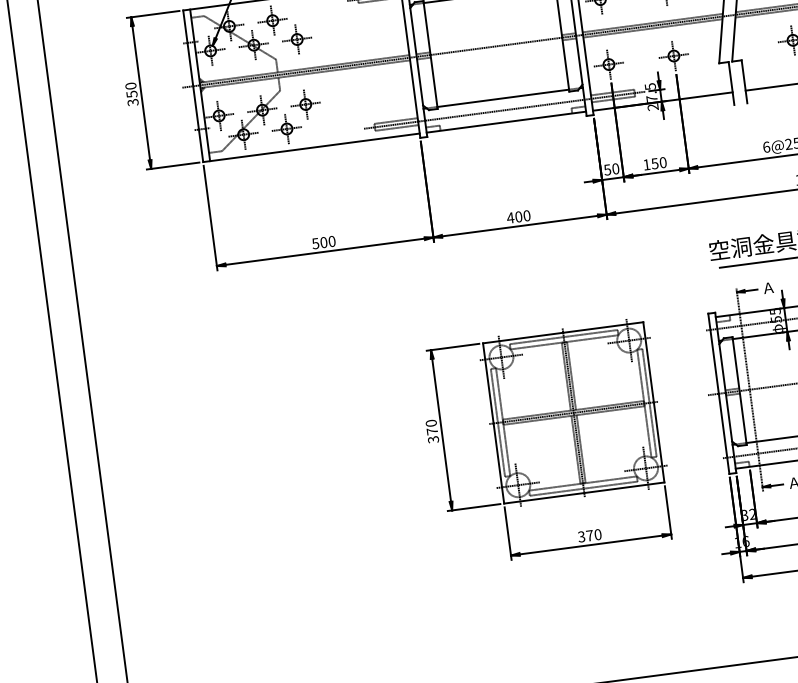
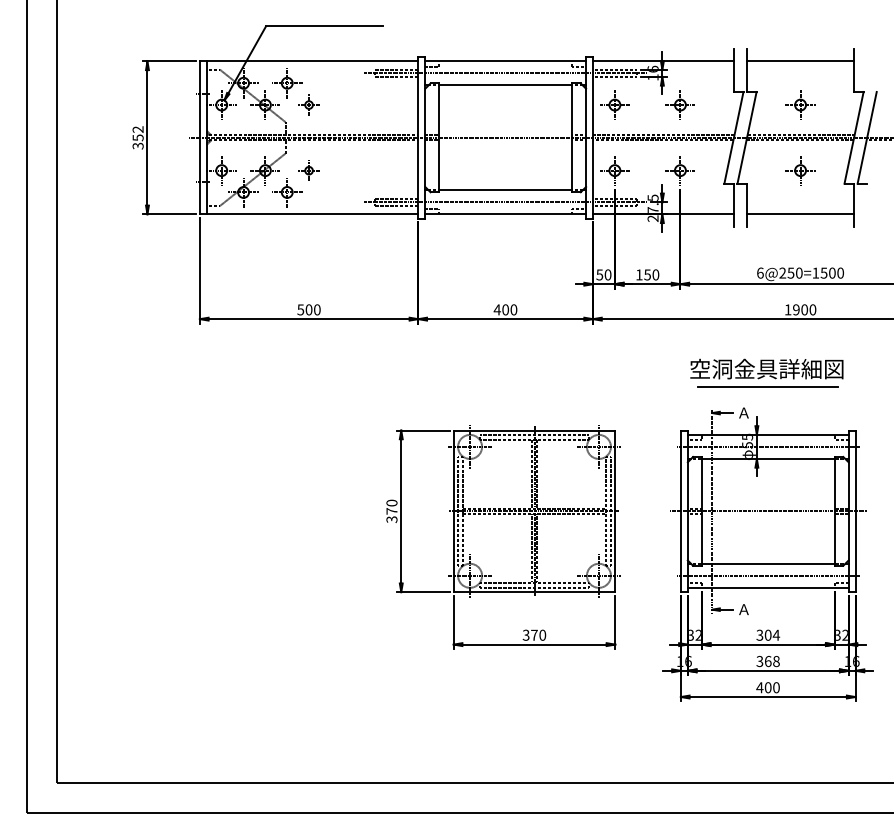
part: (296, 39) -> (308, 104), size x0.7
text: (130, 86) -> (137, 129), 350 -> 352
part: (305, 104) -> (308, 170), size x0.7

